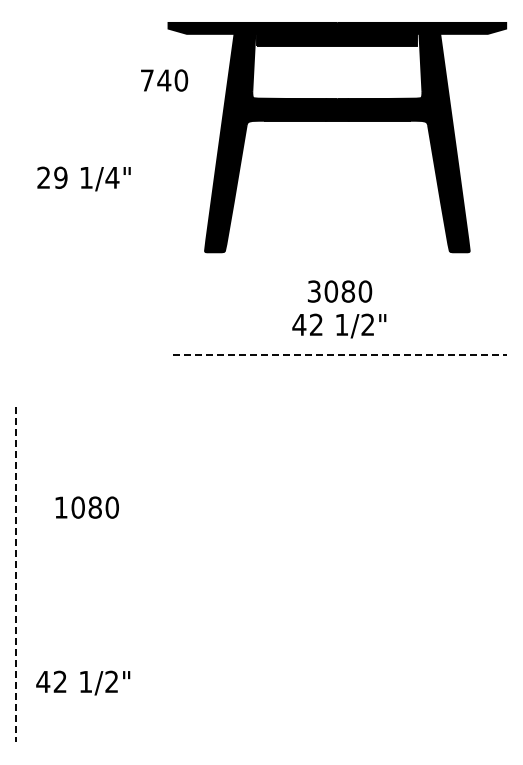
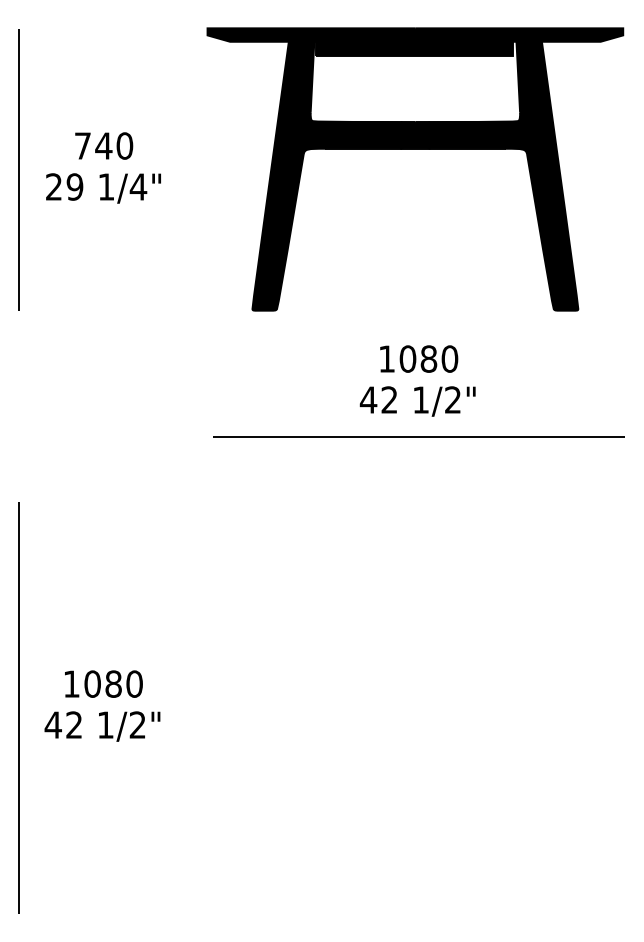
text: (164, 80) -> (104, 145), moved
line: (15, 137) -> (19, 169), added
text: (83, 178) -> (102, 187), moved
text: (313, 291) -> (386, 358), 3080 -> 1080
line: (340, 354) -> (419, 436), dashed -> solid
text: (86, 507) -> (102, 683), moved
line: (15, 575) -> (19, 708), dashed -> solid
text: (83, 682) -> (102, 725), moved

